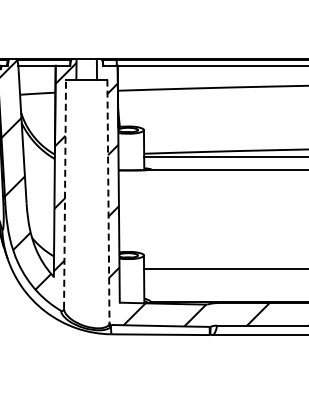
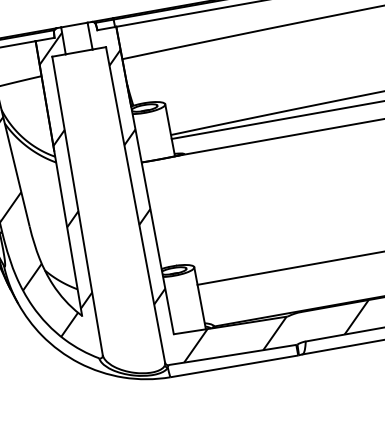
line: (65, 194) -> (78, 206), dashed -> solid
line: (108, 201) -> (135, 205), dashed -> solid

